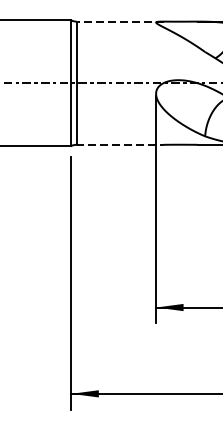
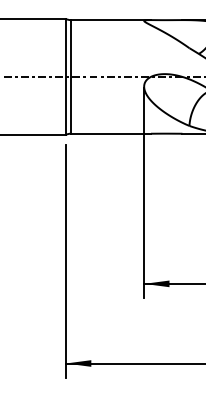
line: (119, 22) -> (110, 20), dashed -> solid
line: (120, 144) -> (111, 133), dashed -> solid

